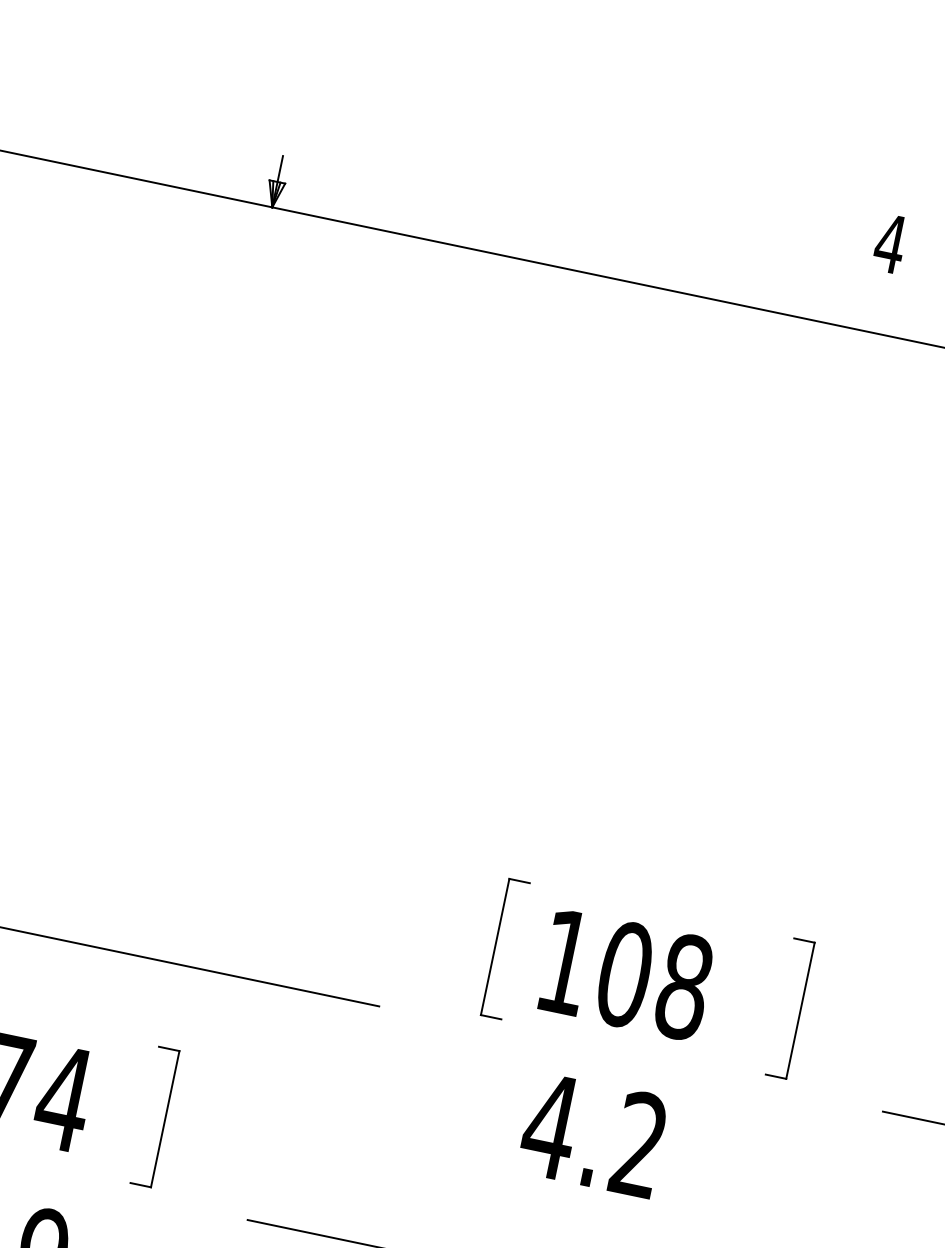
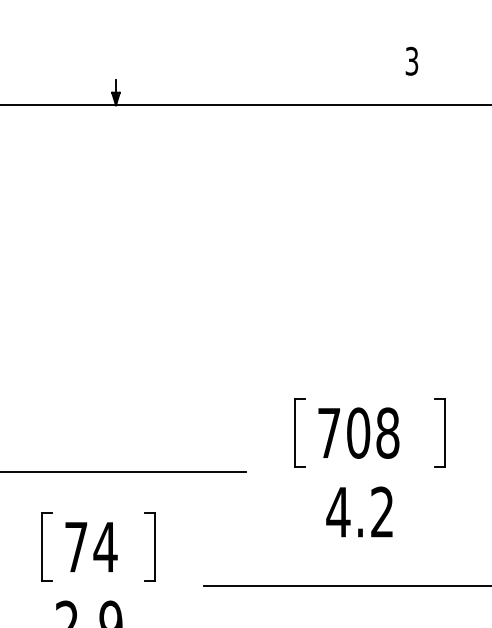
text: (889, 241) -> (411, 60), 4 -> 3
text: (564, 960) -> (328, 432), 108 -> 708

